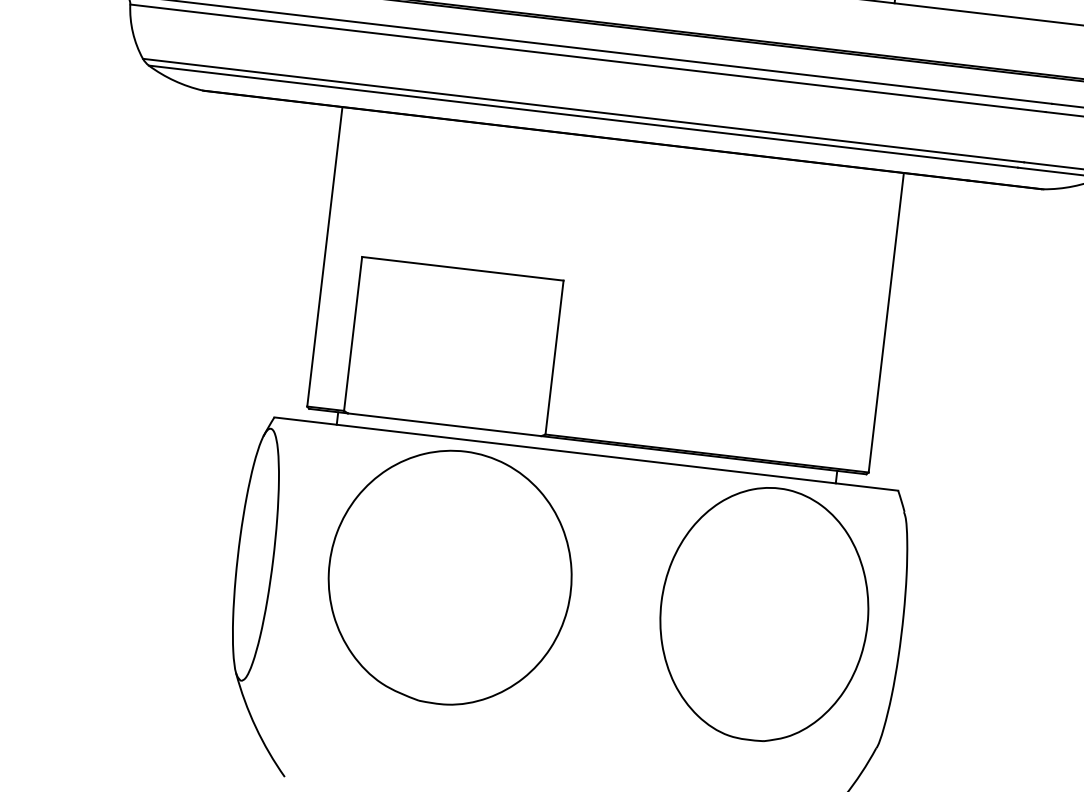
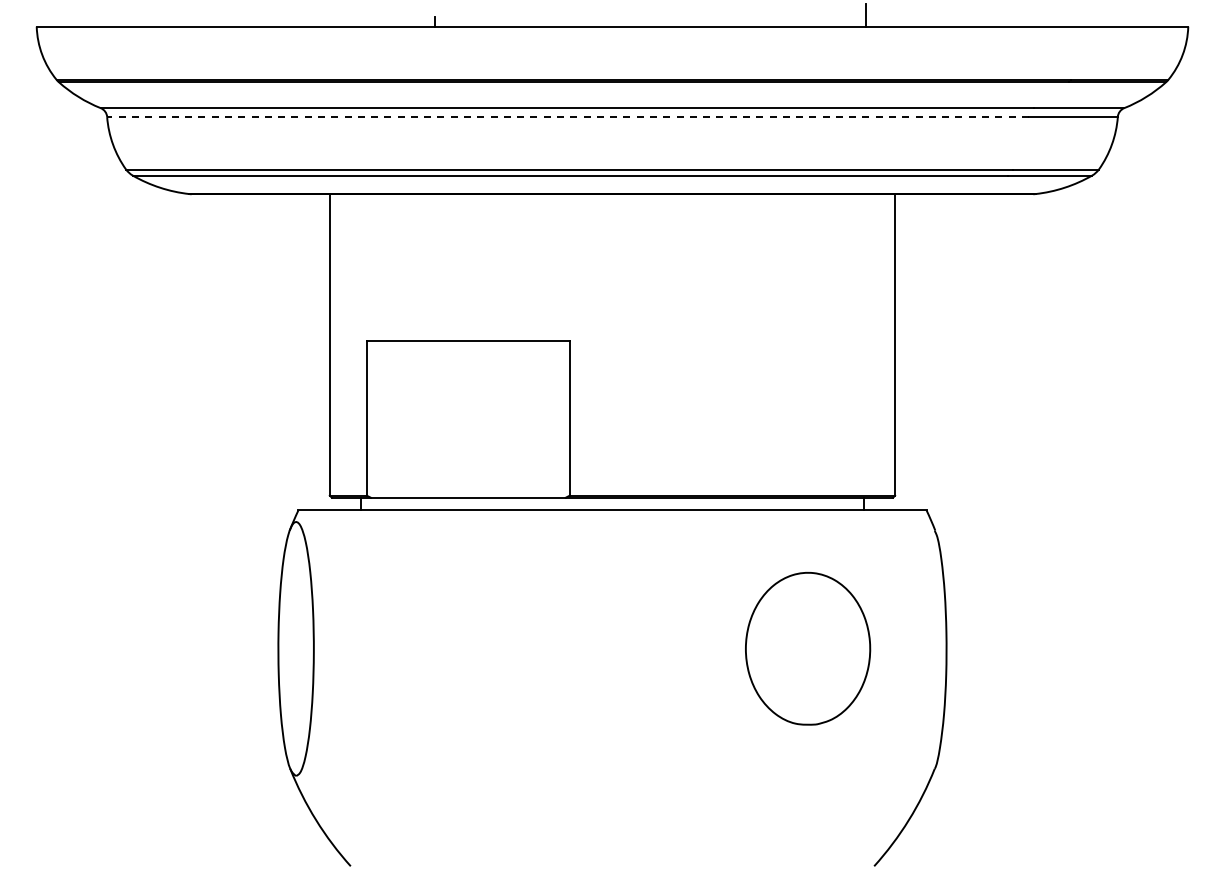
line: (588, 58) -> (568, 117), solid -> dashed
part: (450, 577) -> (491, 648), removed
part: (763, 614) -> (807, 648), size x0.6

